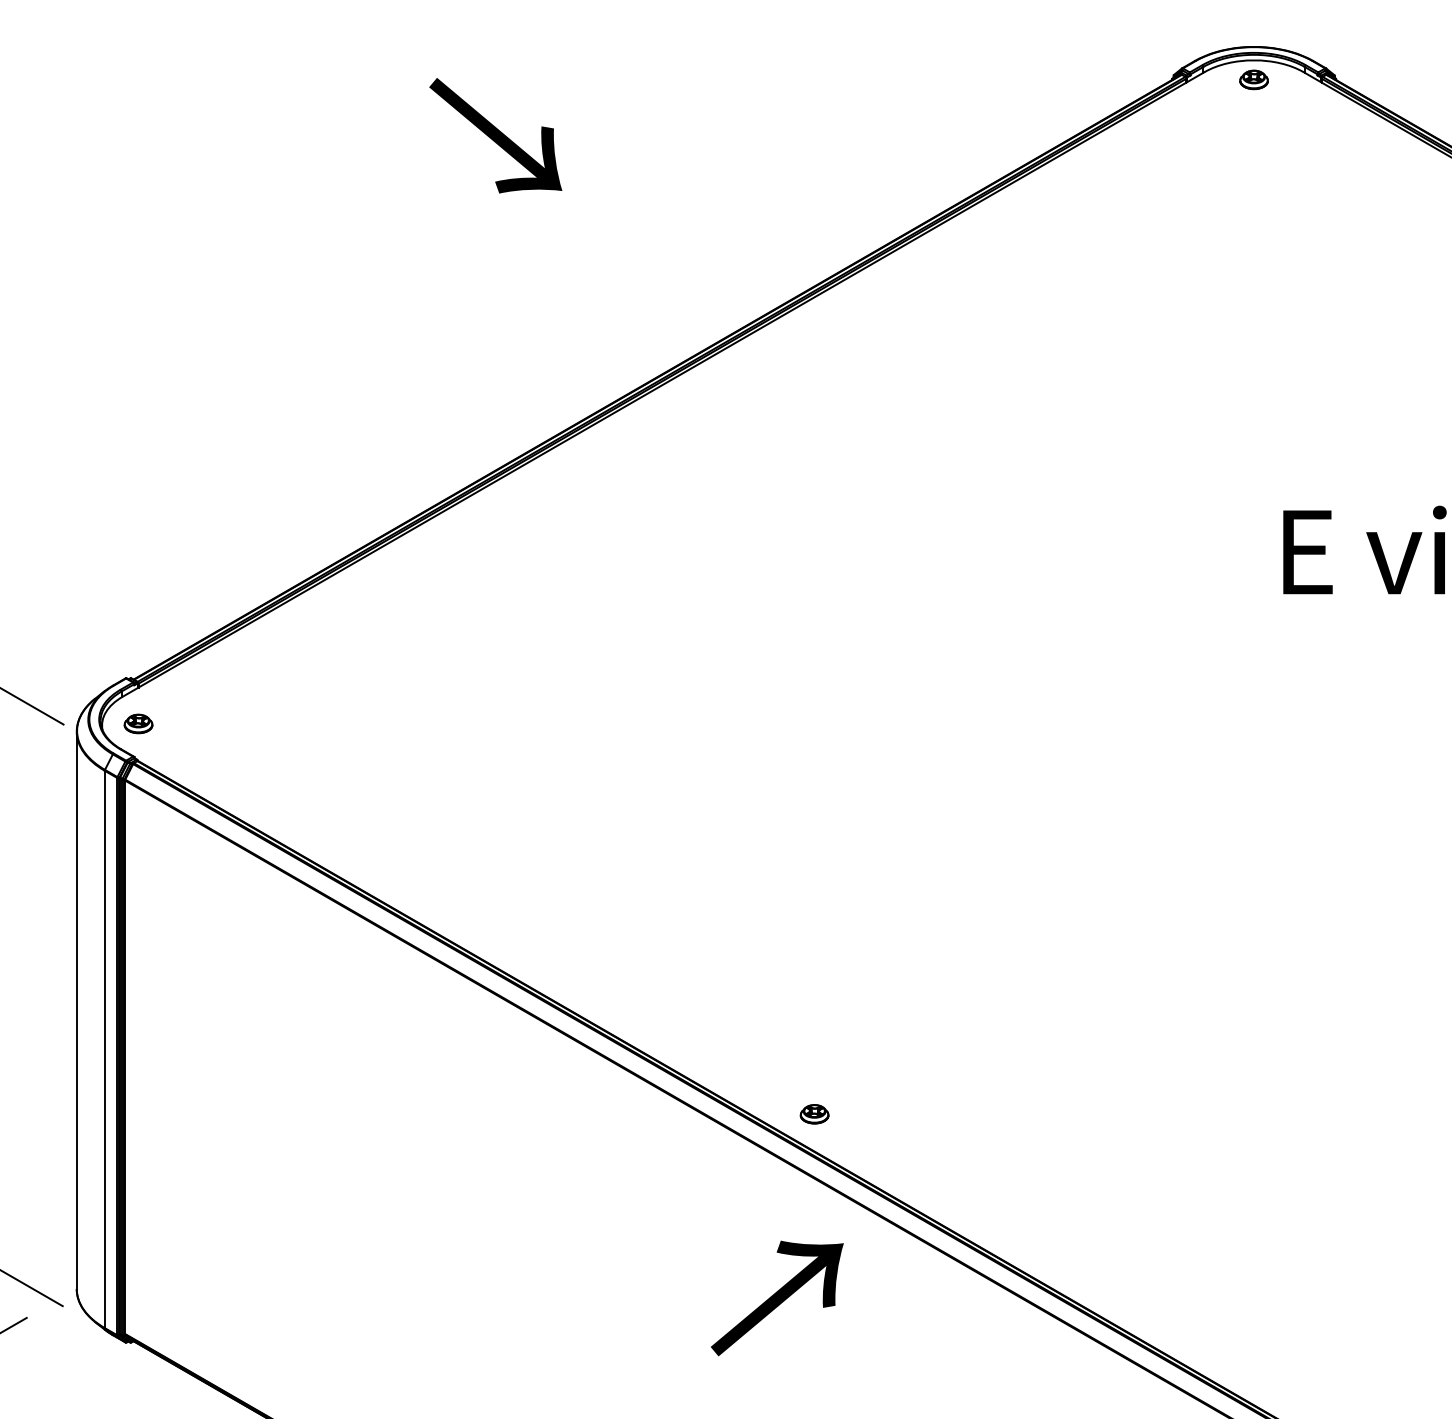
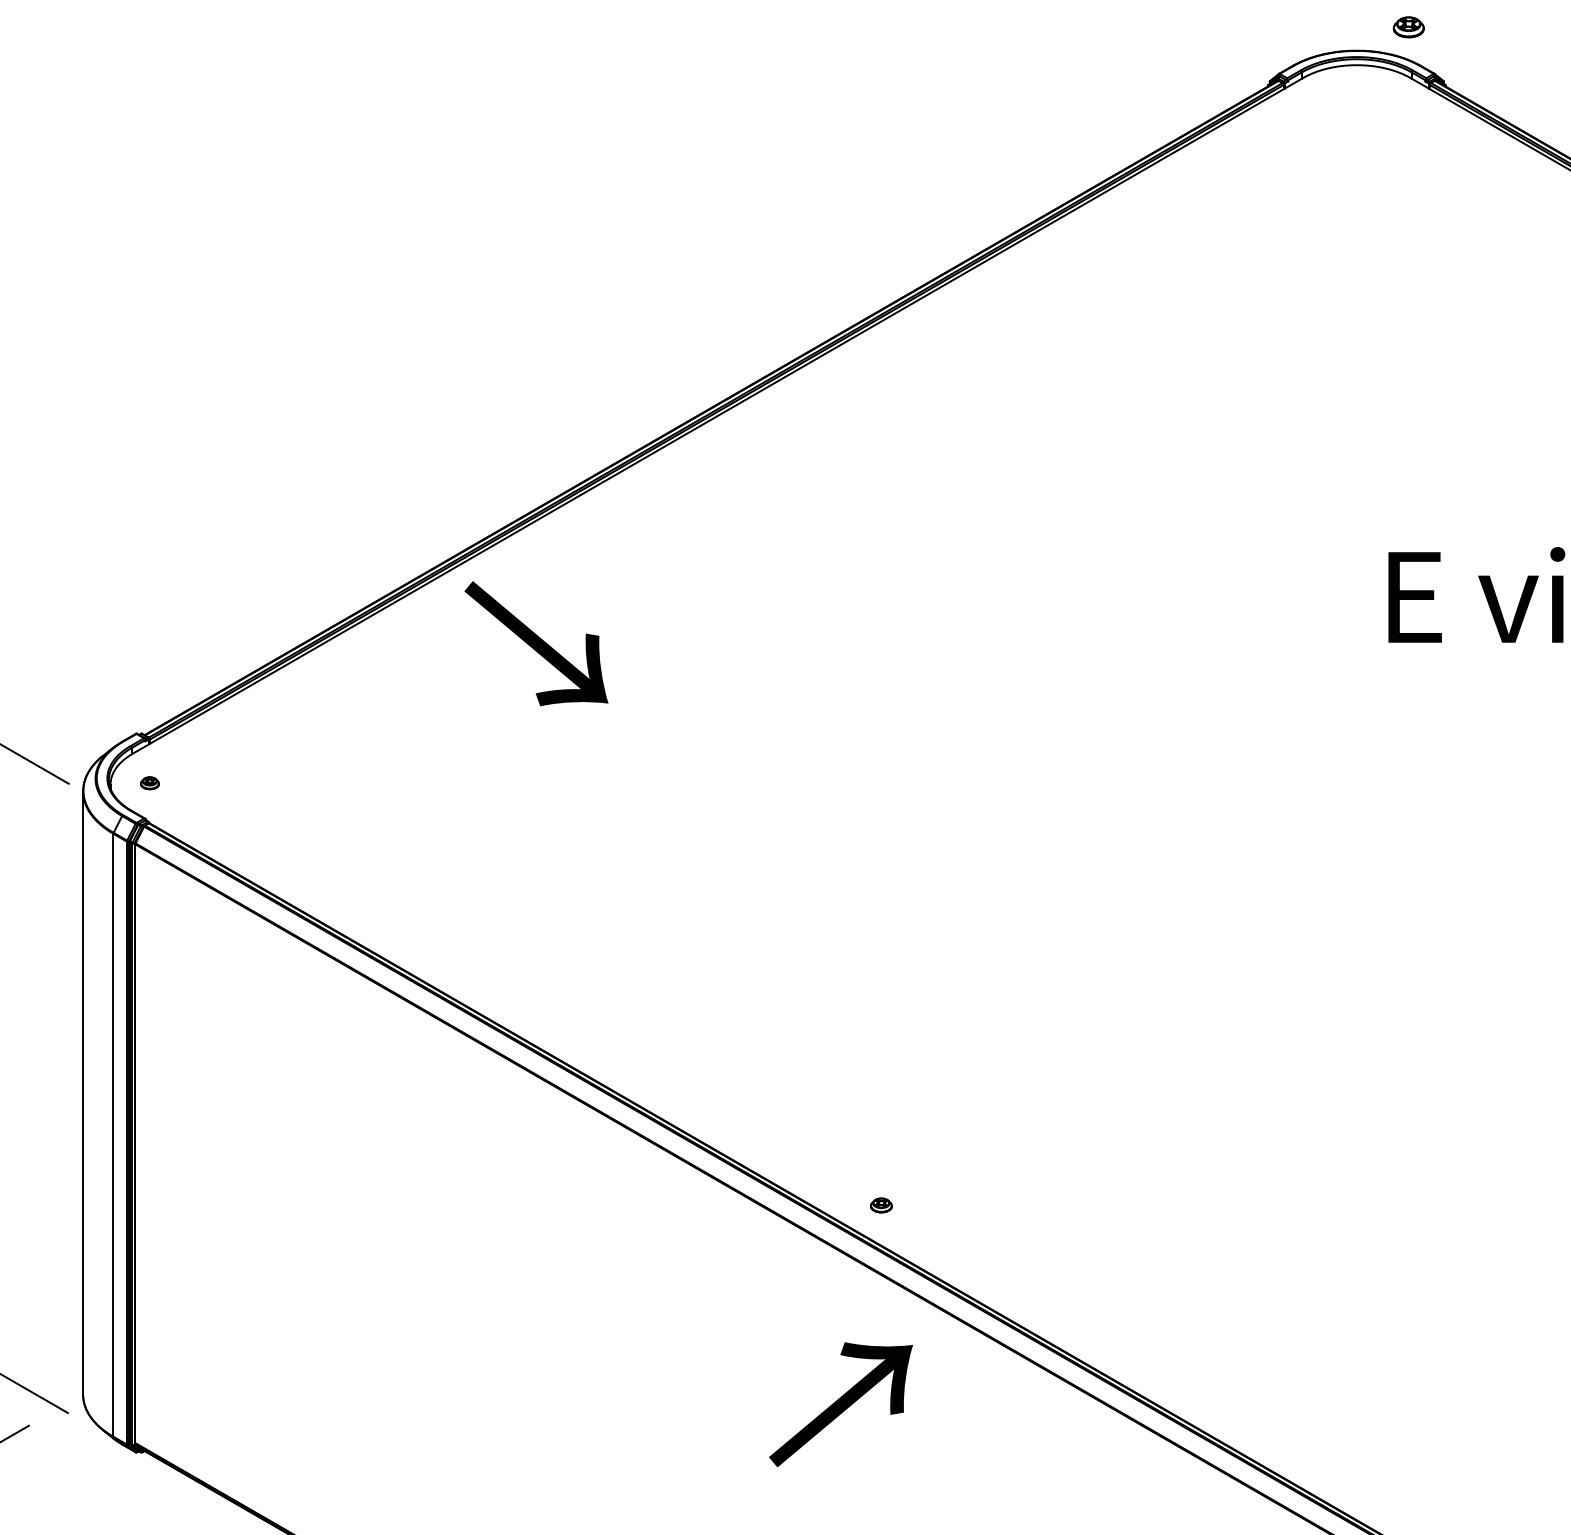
part: (1253, 80) -> (1408, 27), moved
text: (495, 135) -> (536, 643), moved
part: (138, 724) -> (149, 783), size x0.6
part: (814, 1114) -> (881, 1205), size x0.7

